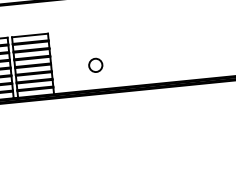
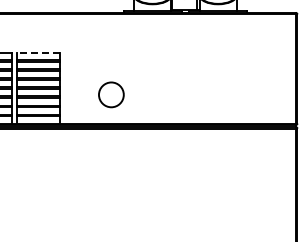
line: (29, 35) -> (37, 52), solid -> dashed
circle: (95, 65) -> (111, 94), size x1.6

